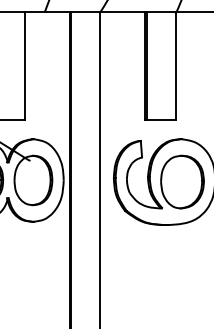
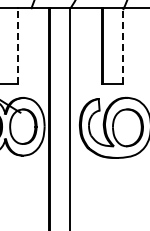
line: (25, 66) -> (17, 46), solid -> dashed
line: (176, 66) -> (123, 46), solid -> dashed

